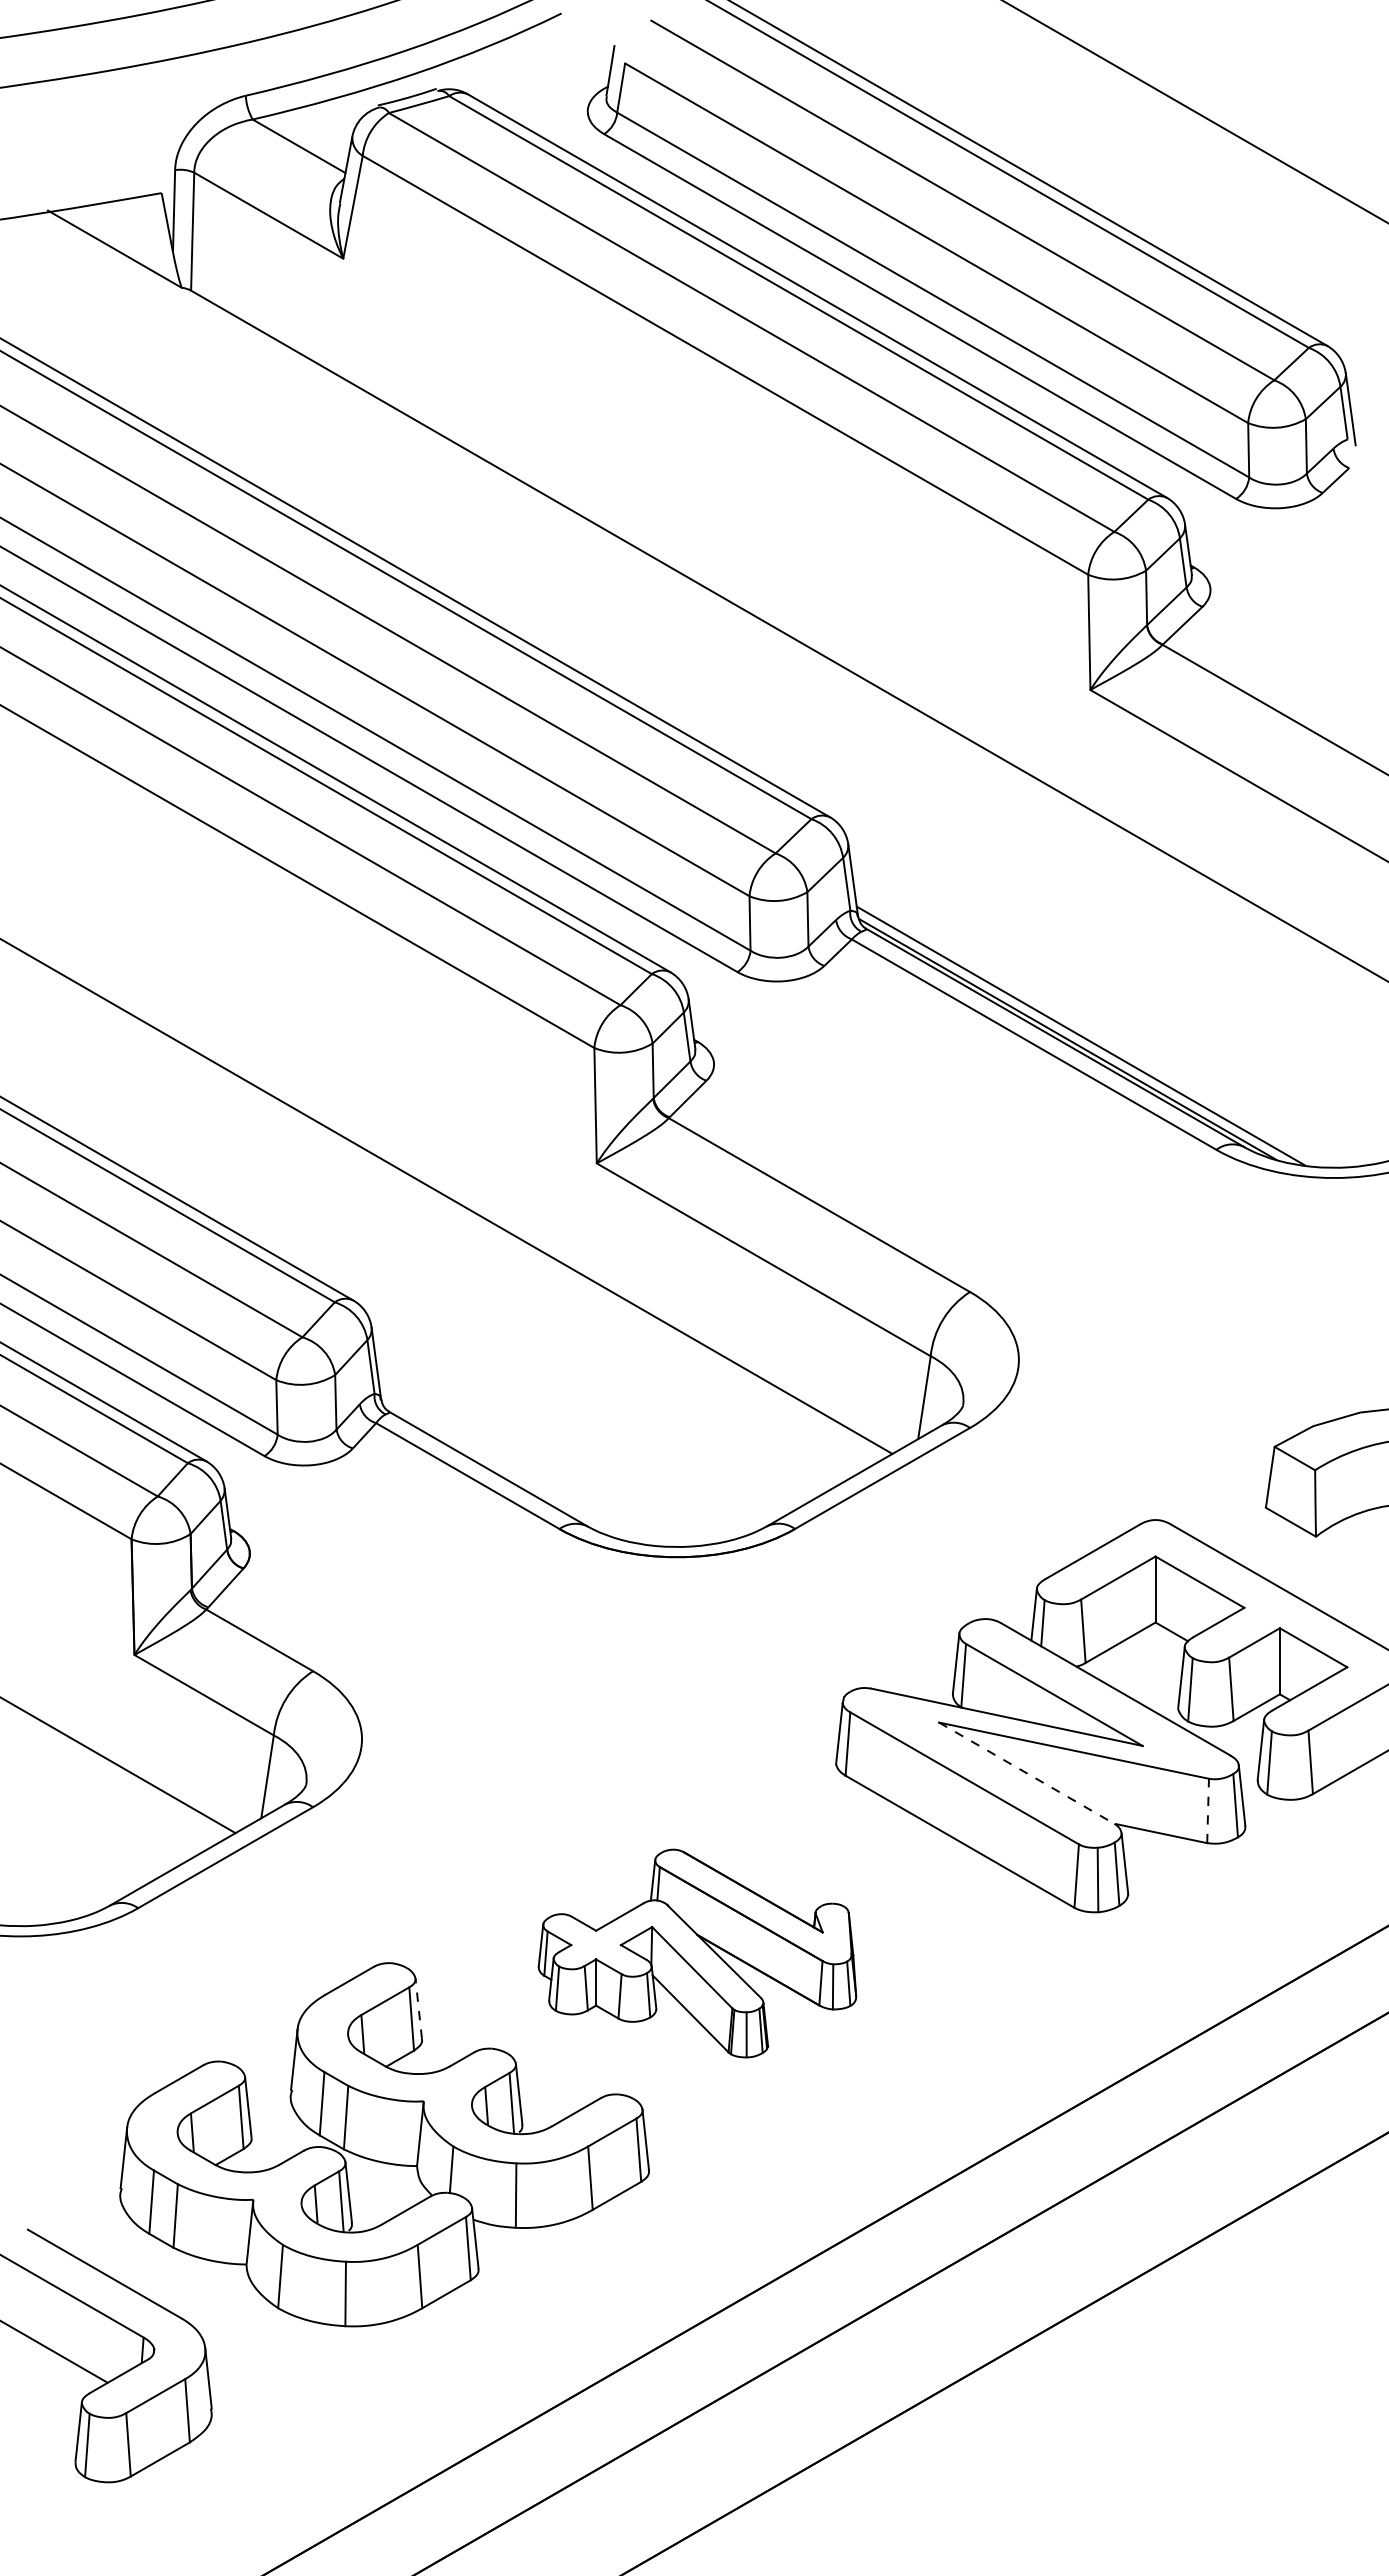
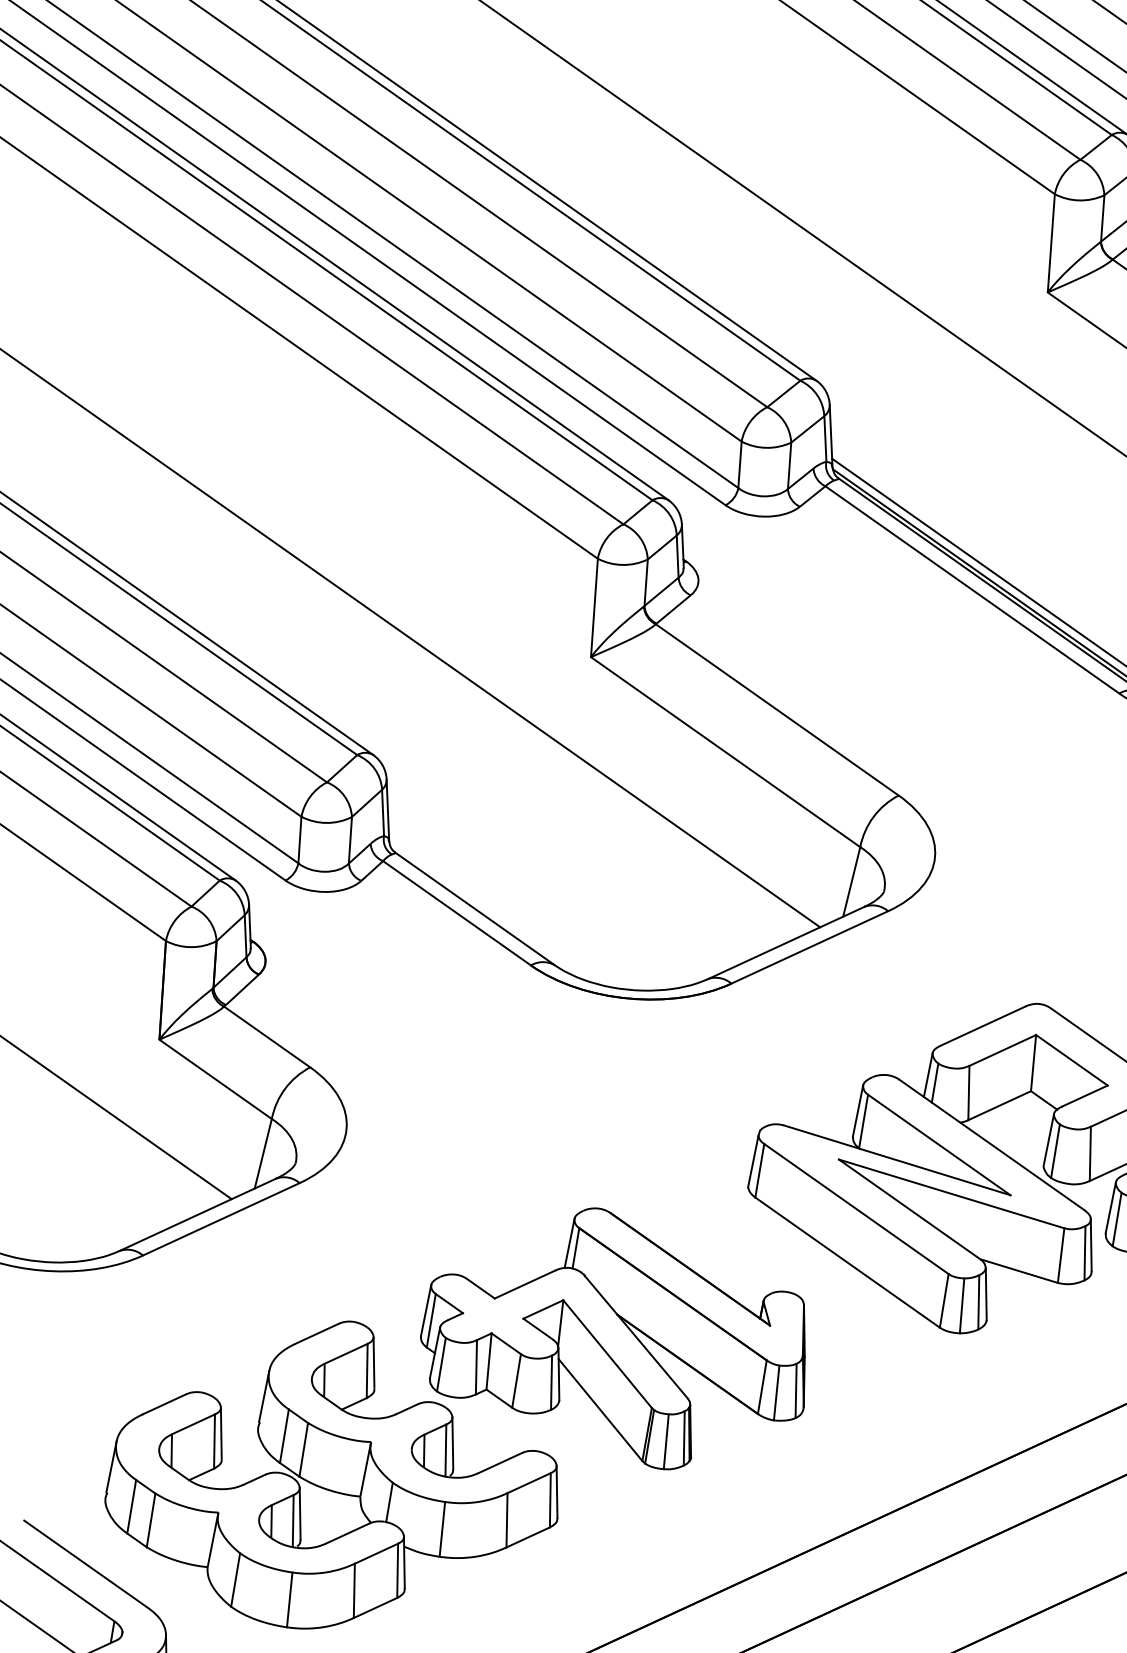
line: (1027, 1773) -> (910, 1209), dashed -> solid
line: (1208, 1810) -> (1061, 1255), dashed -> solid
part: (697, 1953) -> (615, 1337), size x1.43
line: (418, 2008) -> (373, 1362), dashed -> solid

